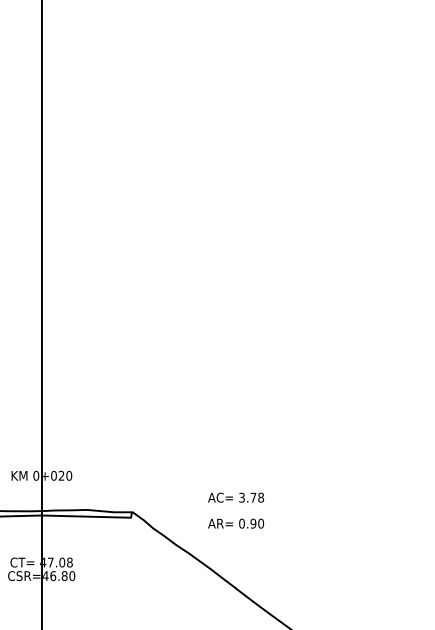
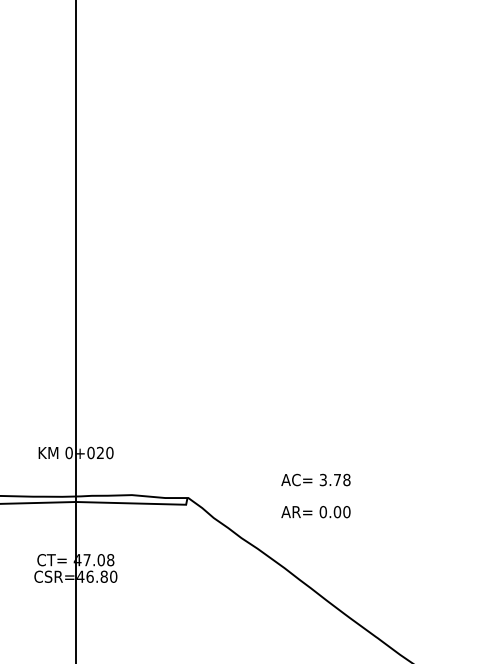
text: (253, 523) -> (337, 511), 0.90 -> 0.00

